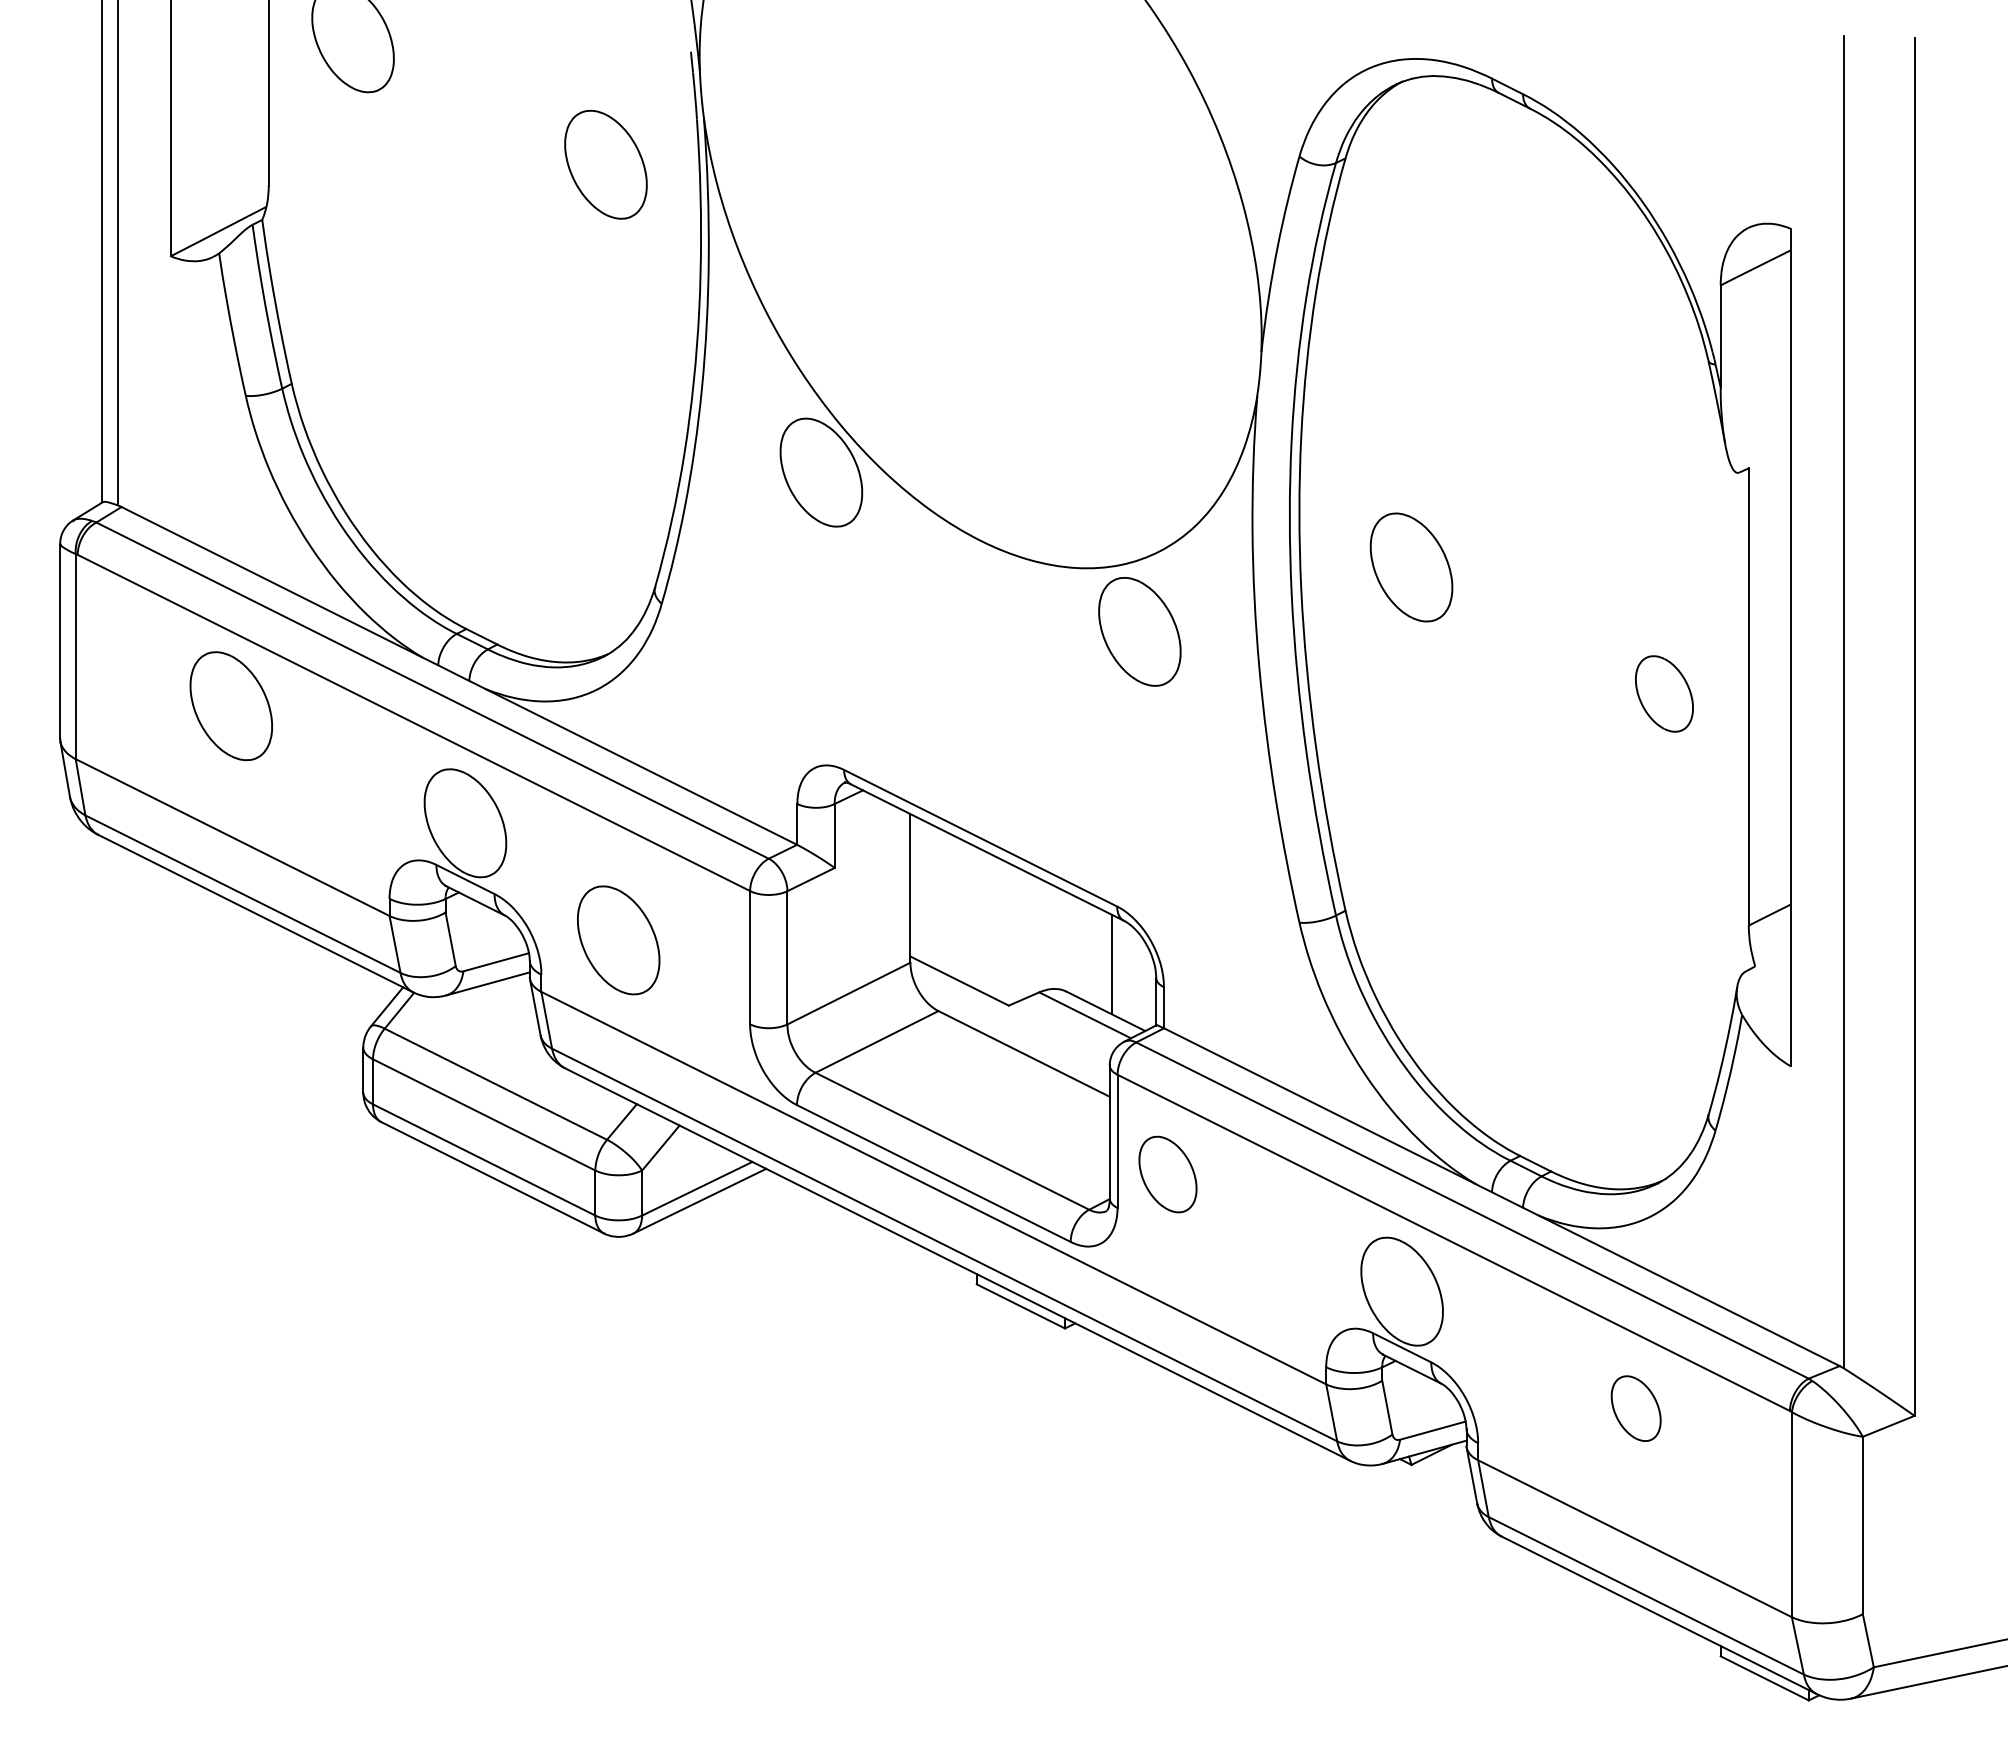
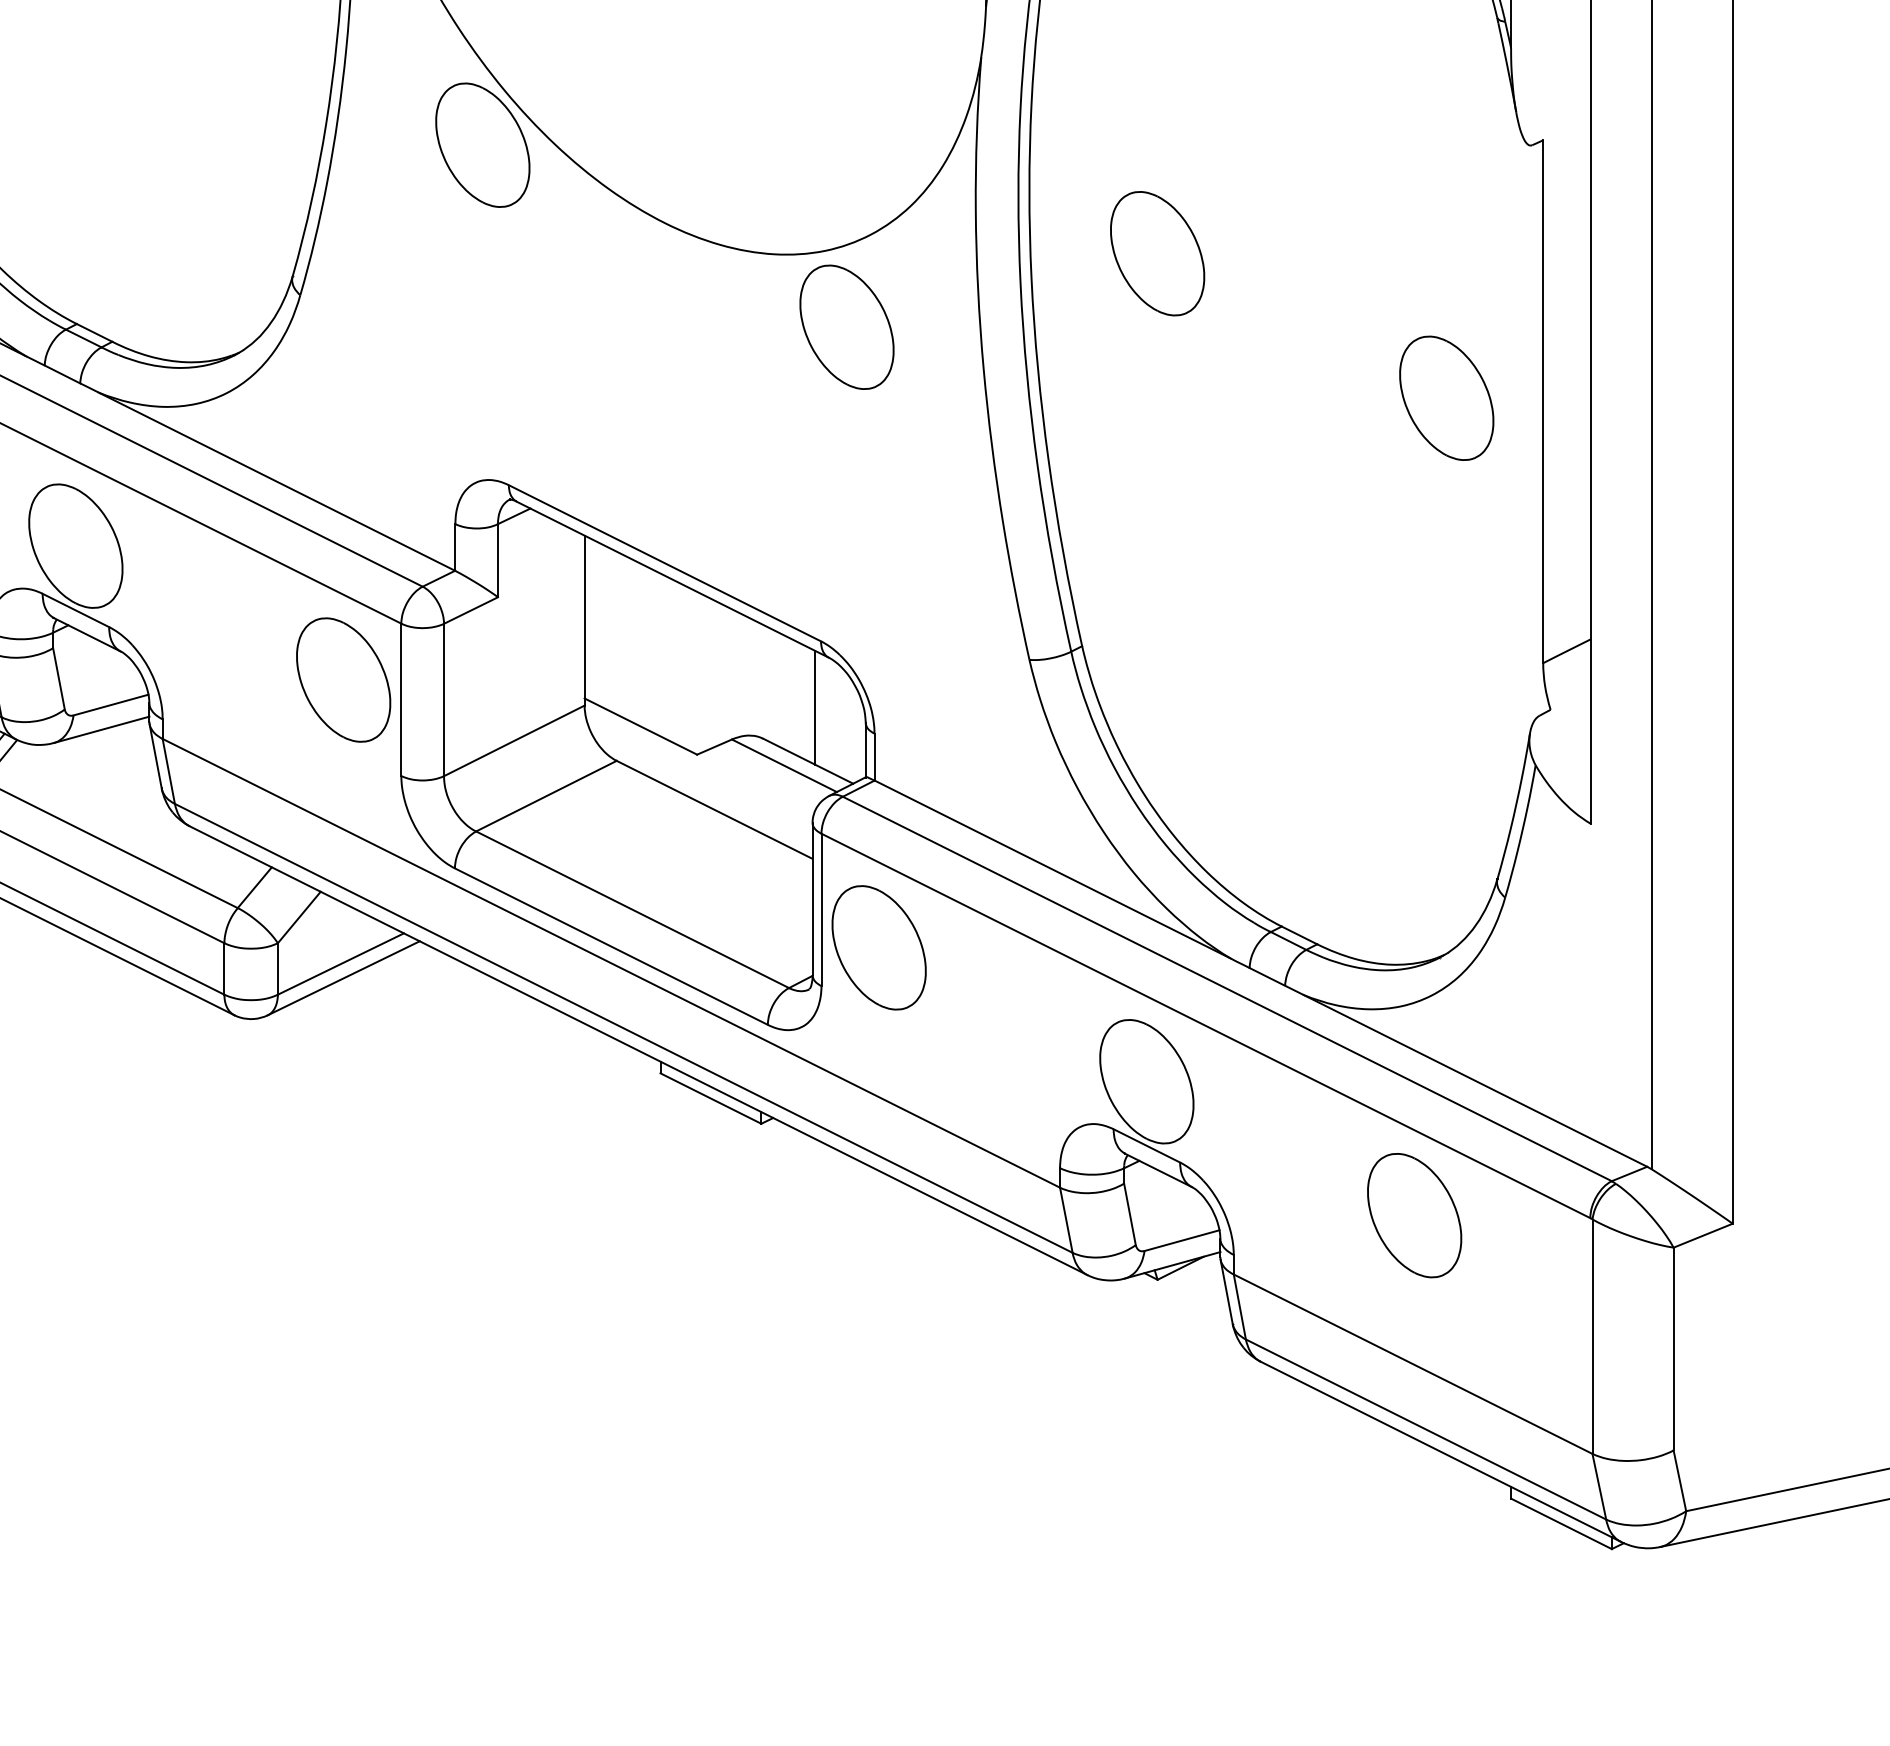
part: (1664, 693) -> (1446, 397), size x1.43
part: (618, 940) -> (343, 680), moved
part: (1167, 1174) -> (878, 947), size x1.43
part: (1635, 1408) -> (1413, 1215), size x1.67

